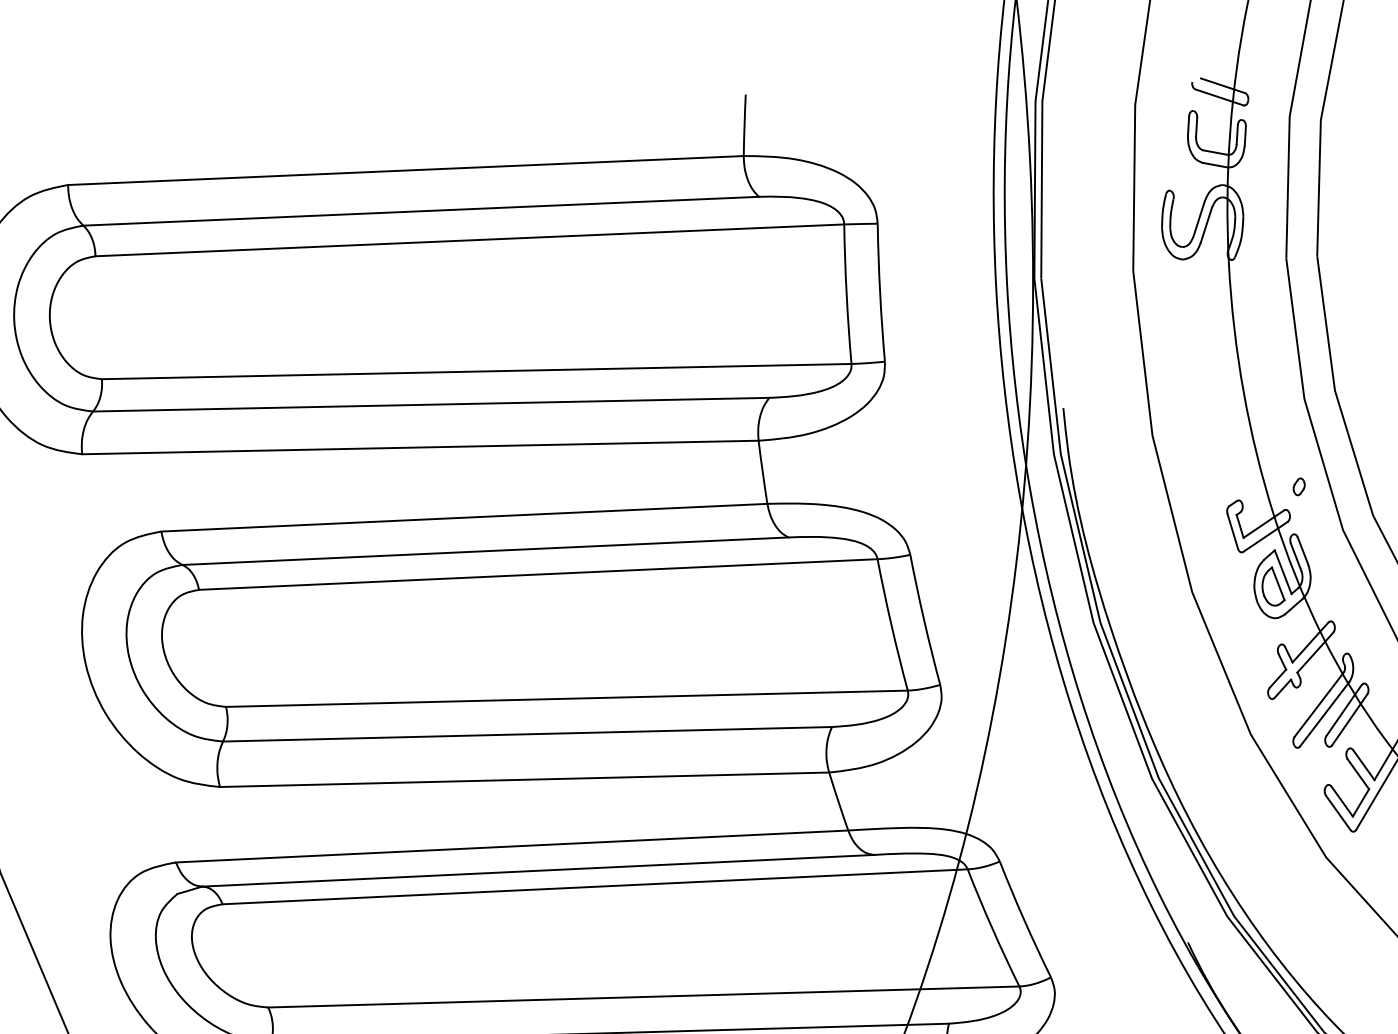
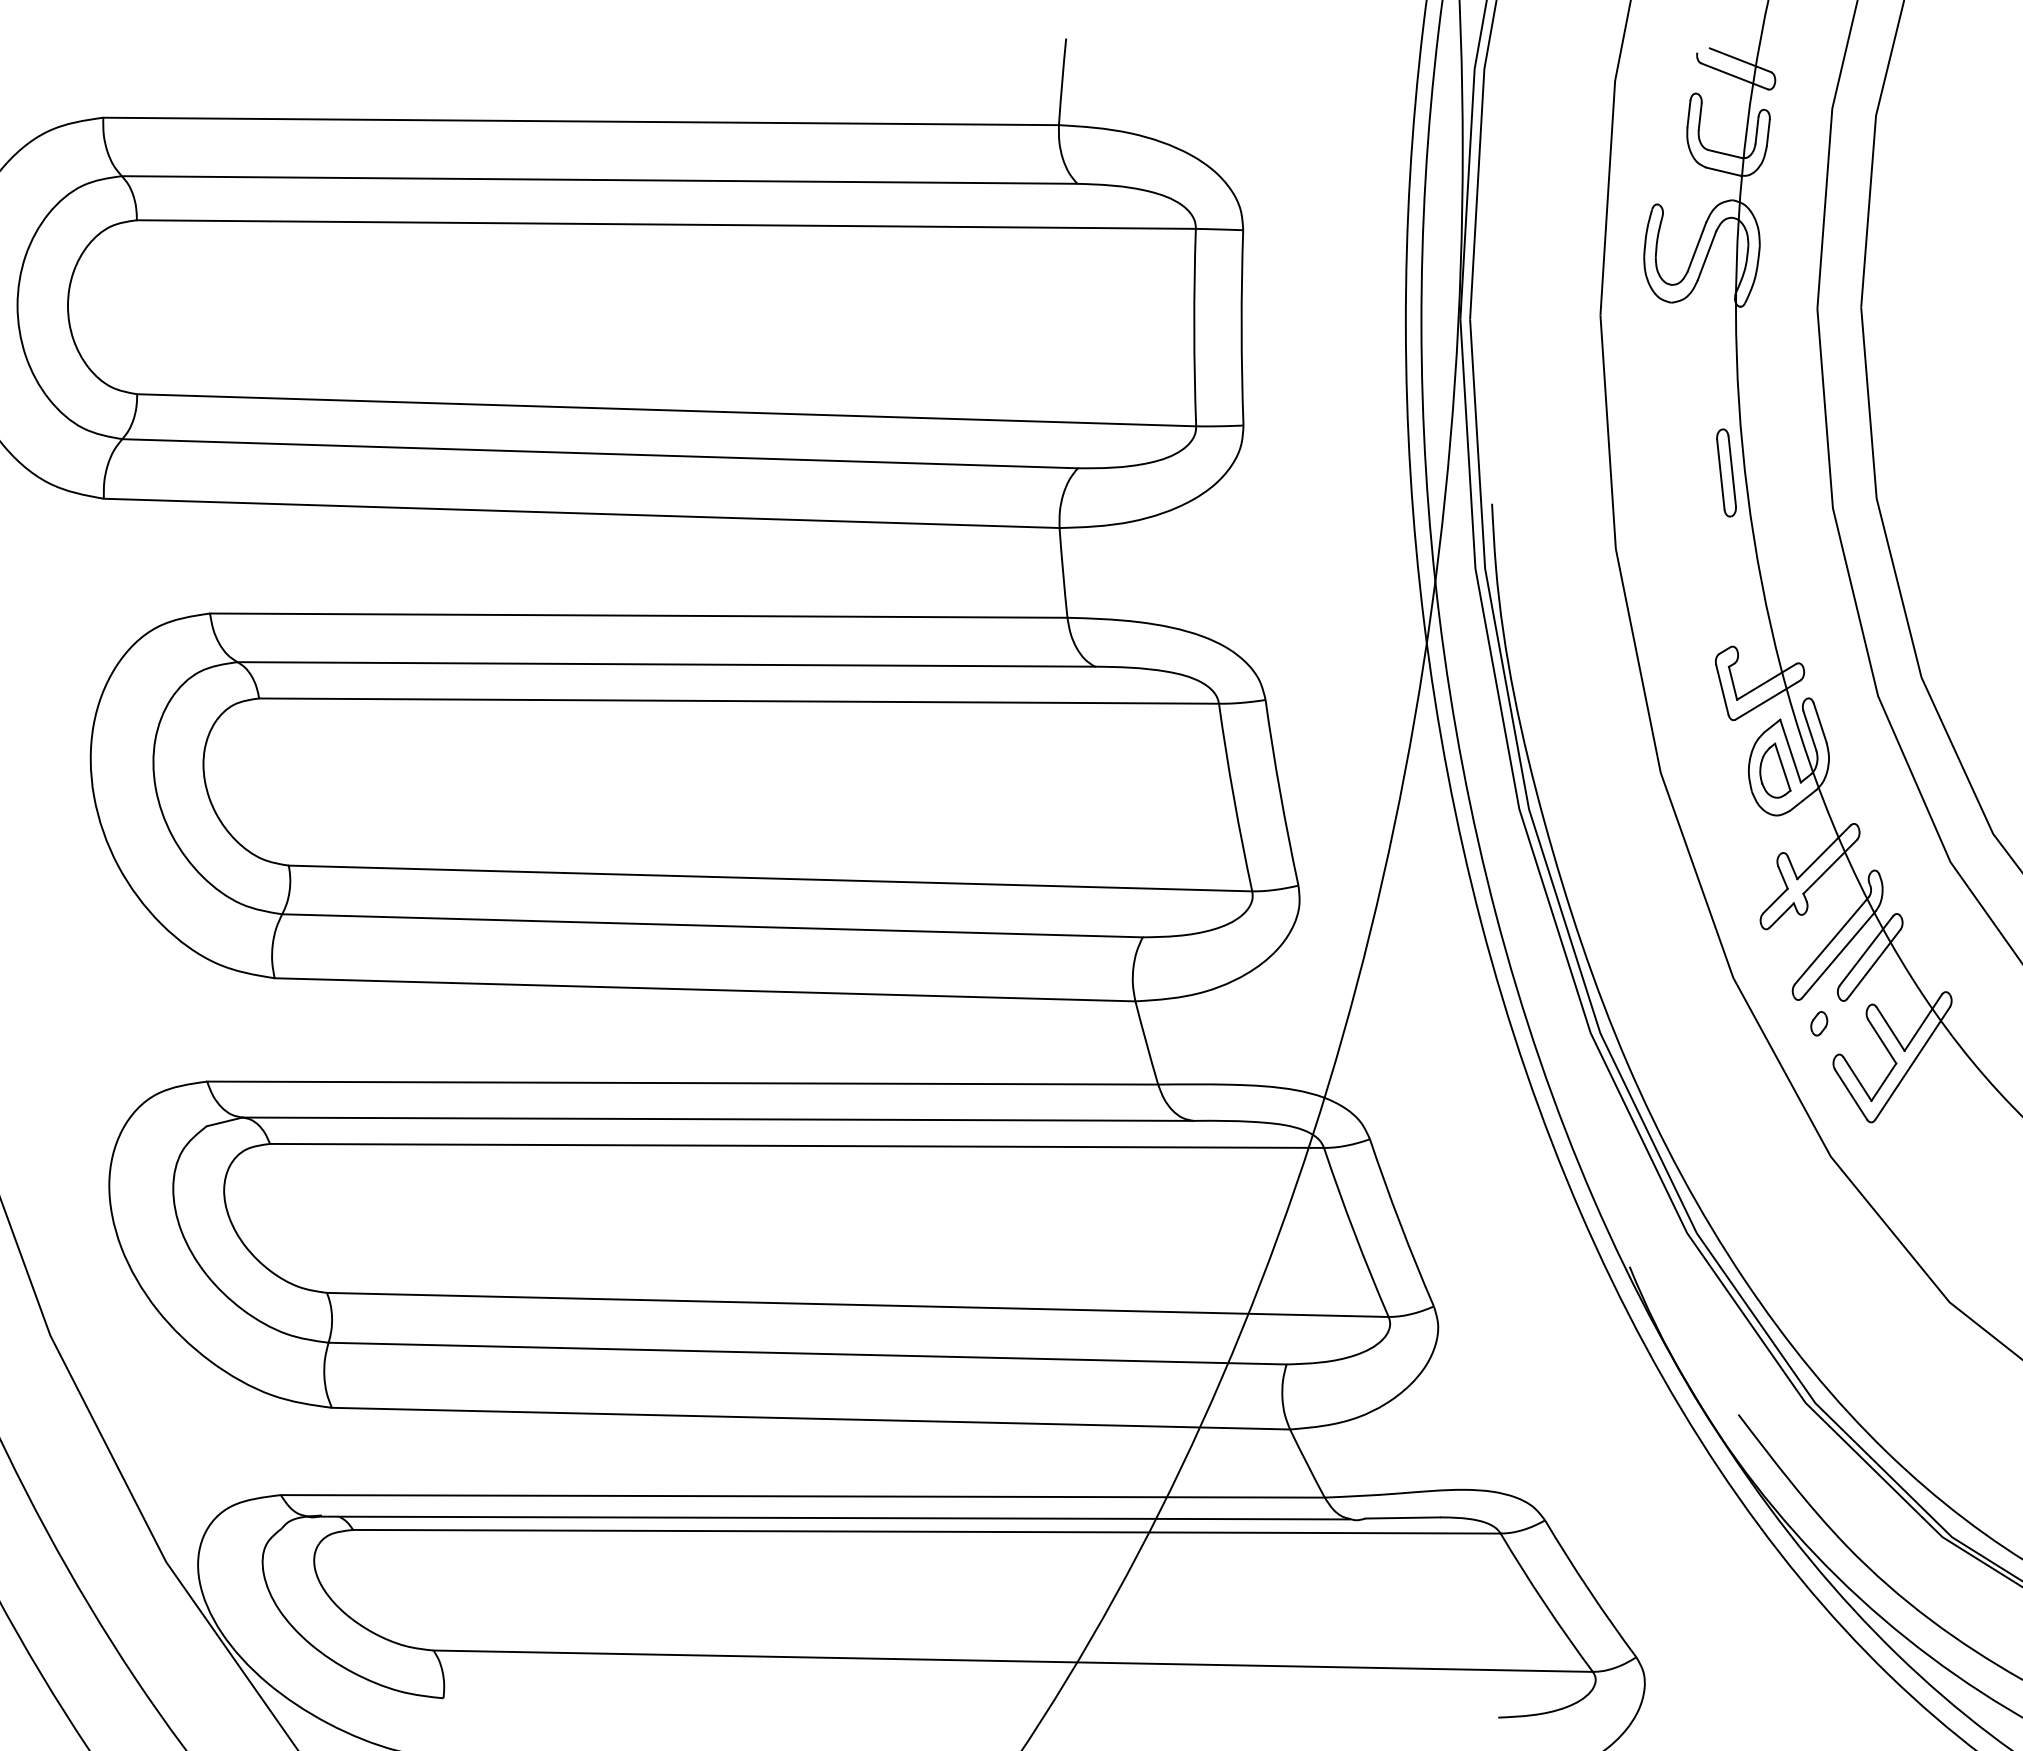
part: (1227, 377) -> (1726, 472), added
part: (1299, 486) -> (1819, 1023), moved

